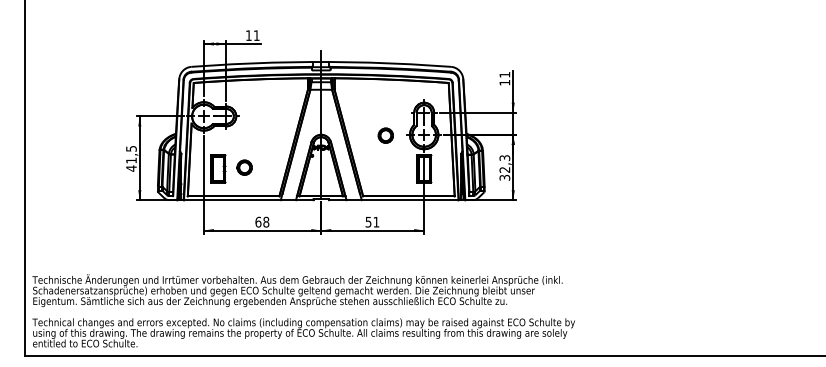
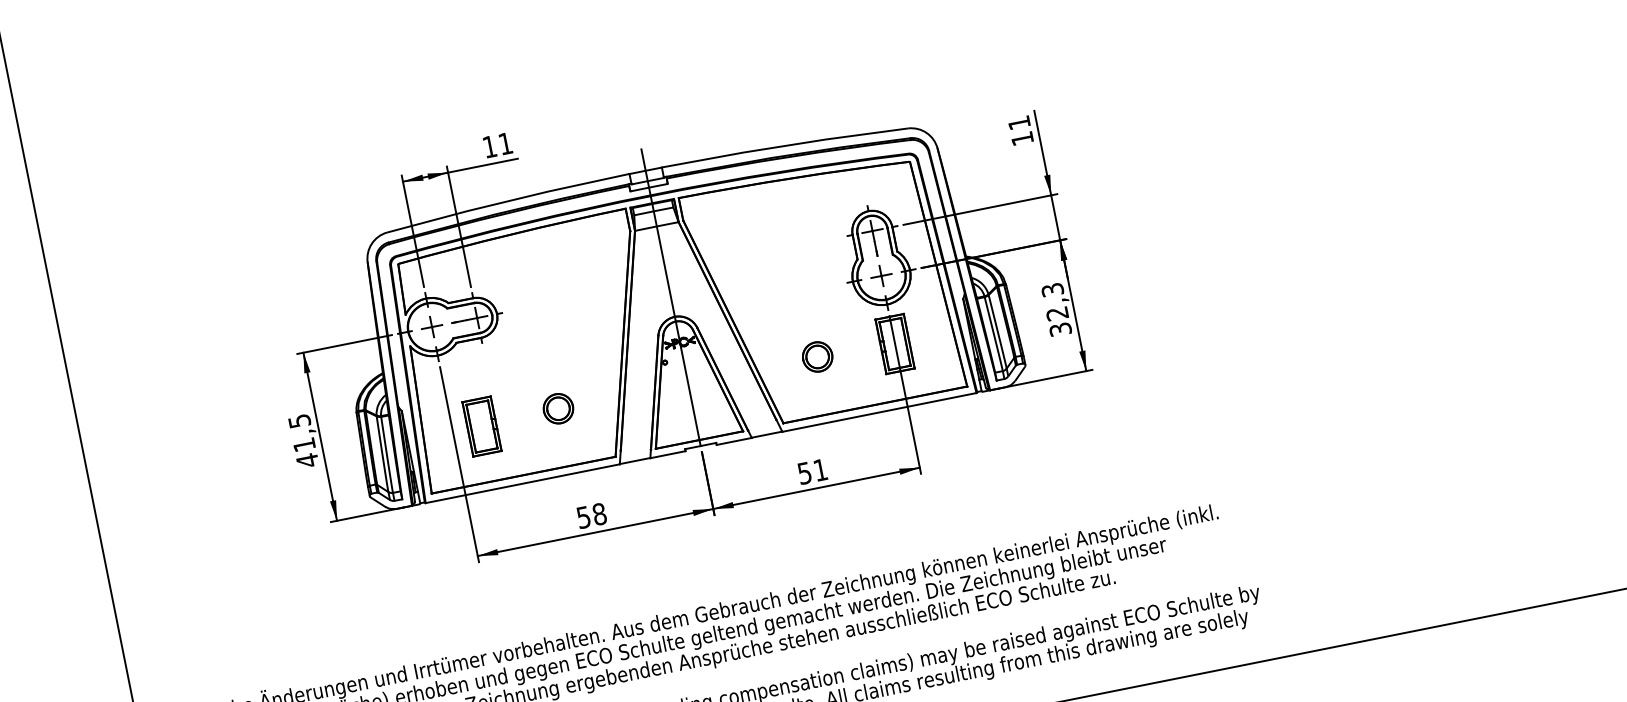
part: (385, 135) -> (816, 356), moved
part: (244, 167) -> (558, 408), moved
text: (258, 221) -> (583, 515), 68 -> 58

